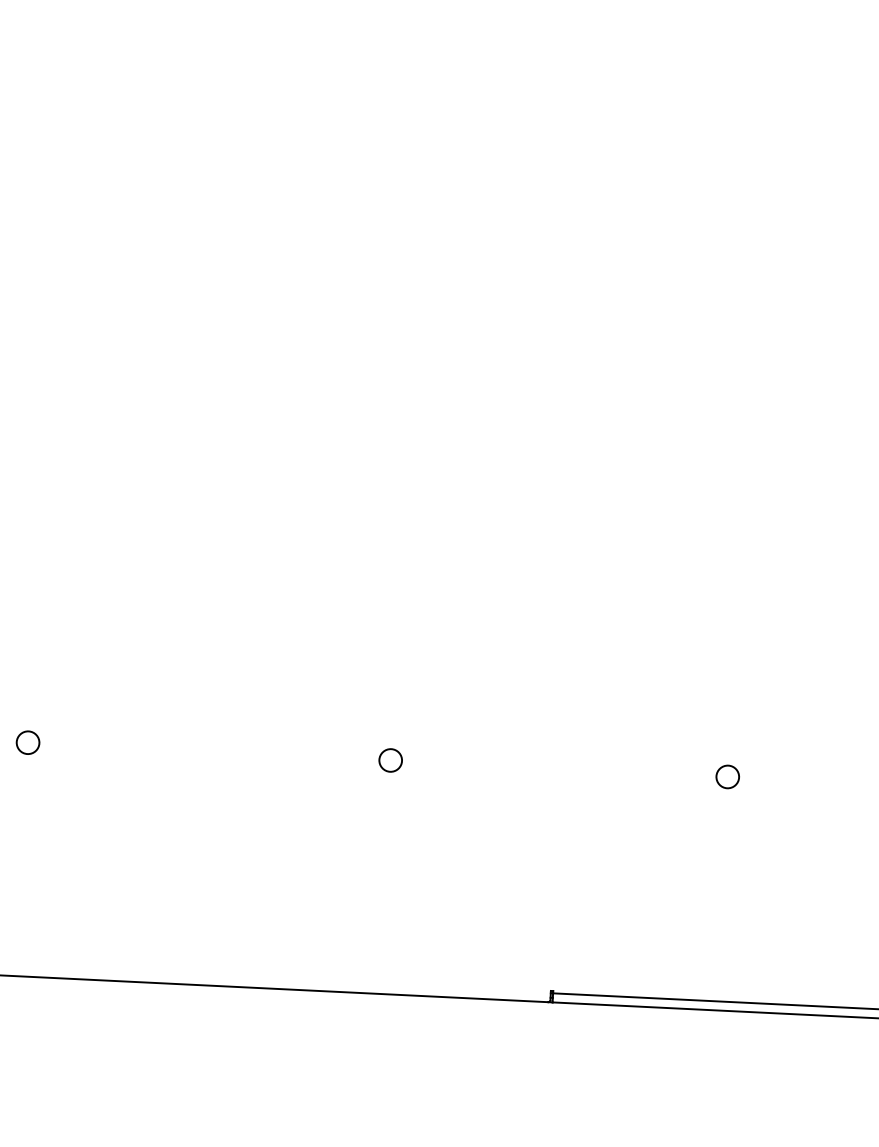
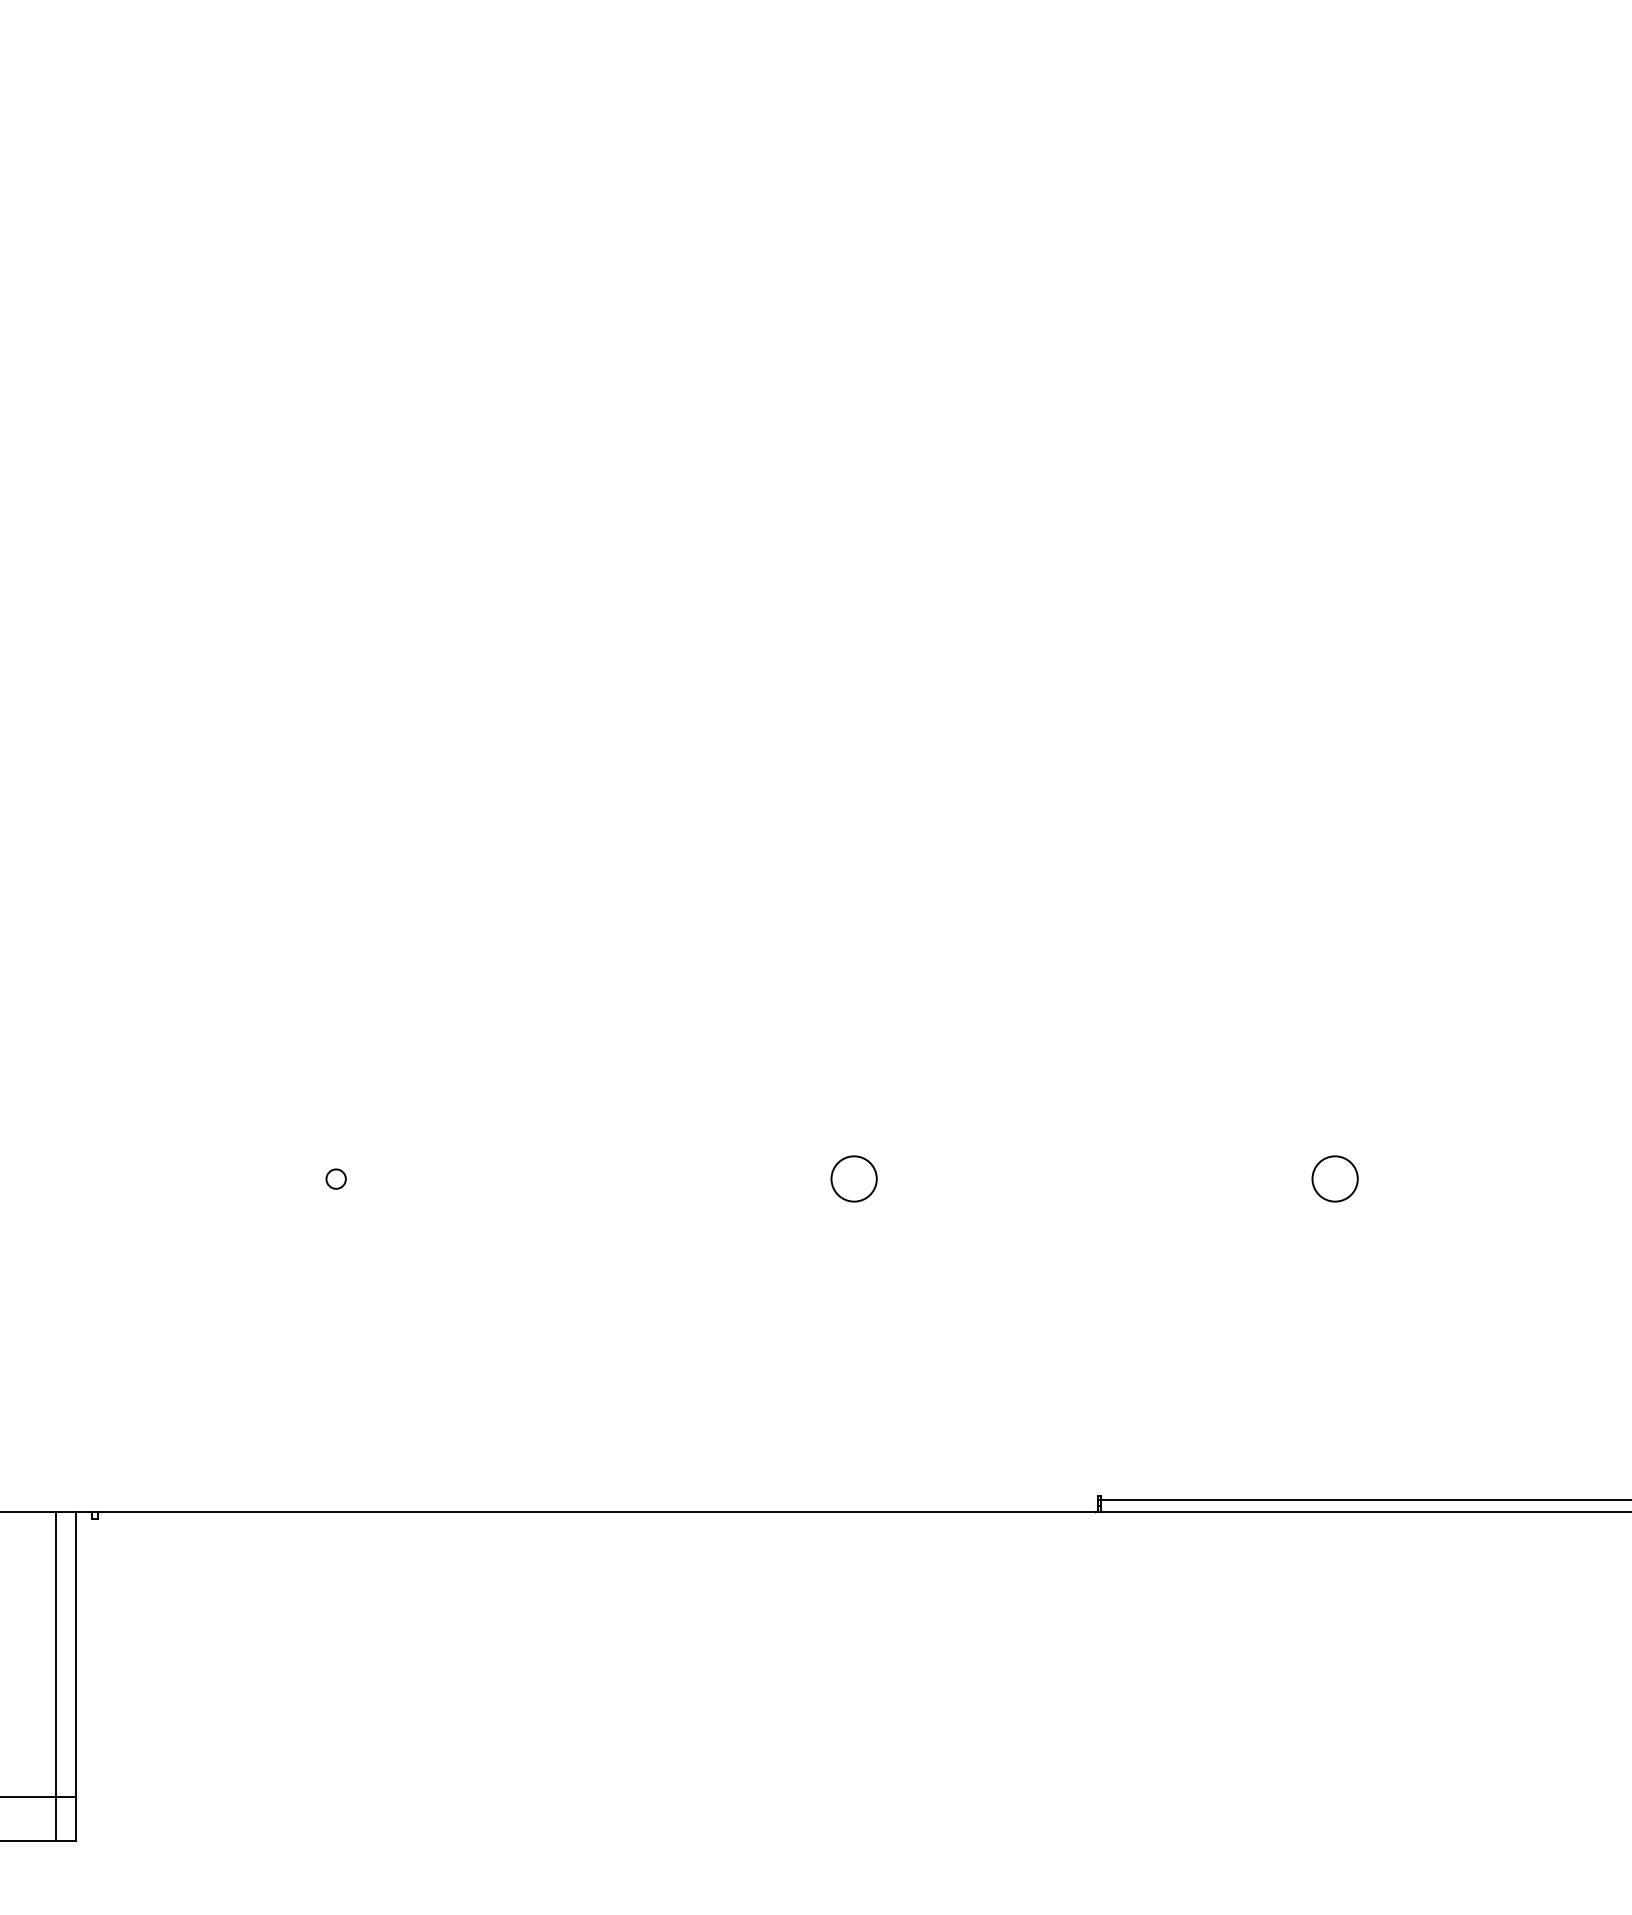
circle: (28, 742) -> (336, 1178), size x0.6
circle: (390, 760) -> (853, 1179), size x1.4
circle: (727, 777) -> (1335, 1179), size x1.4

